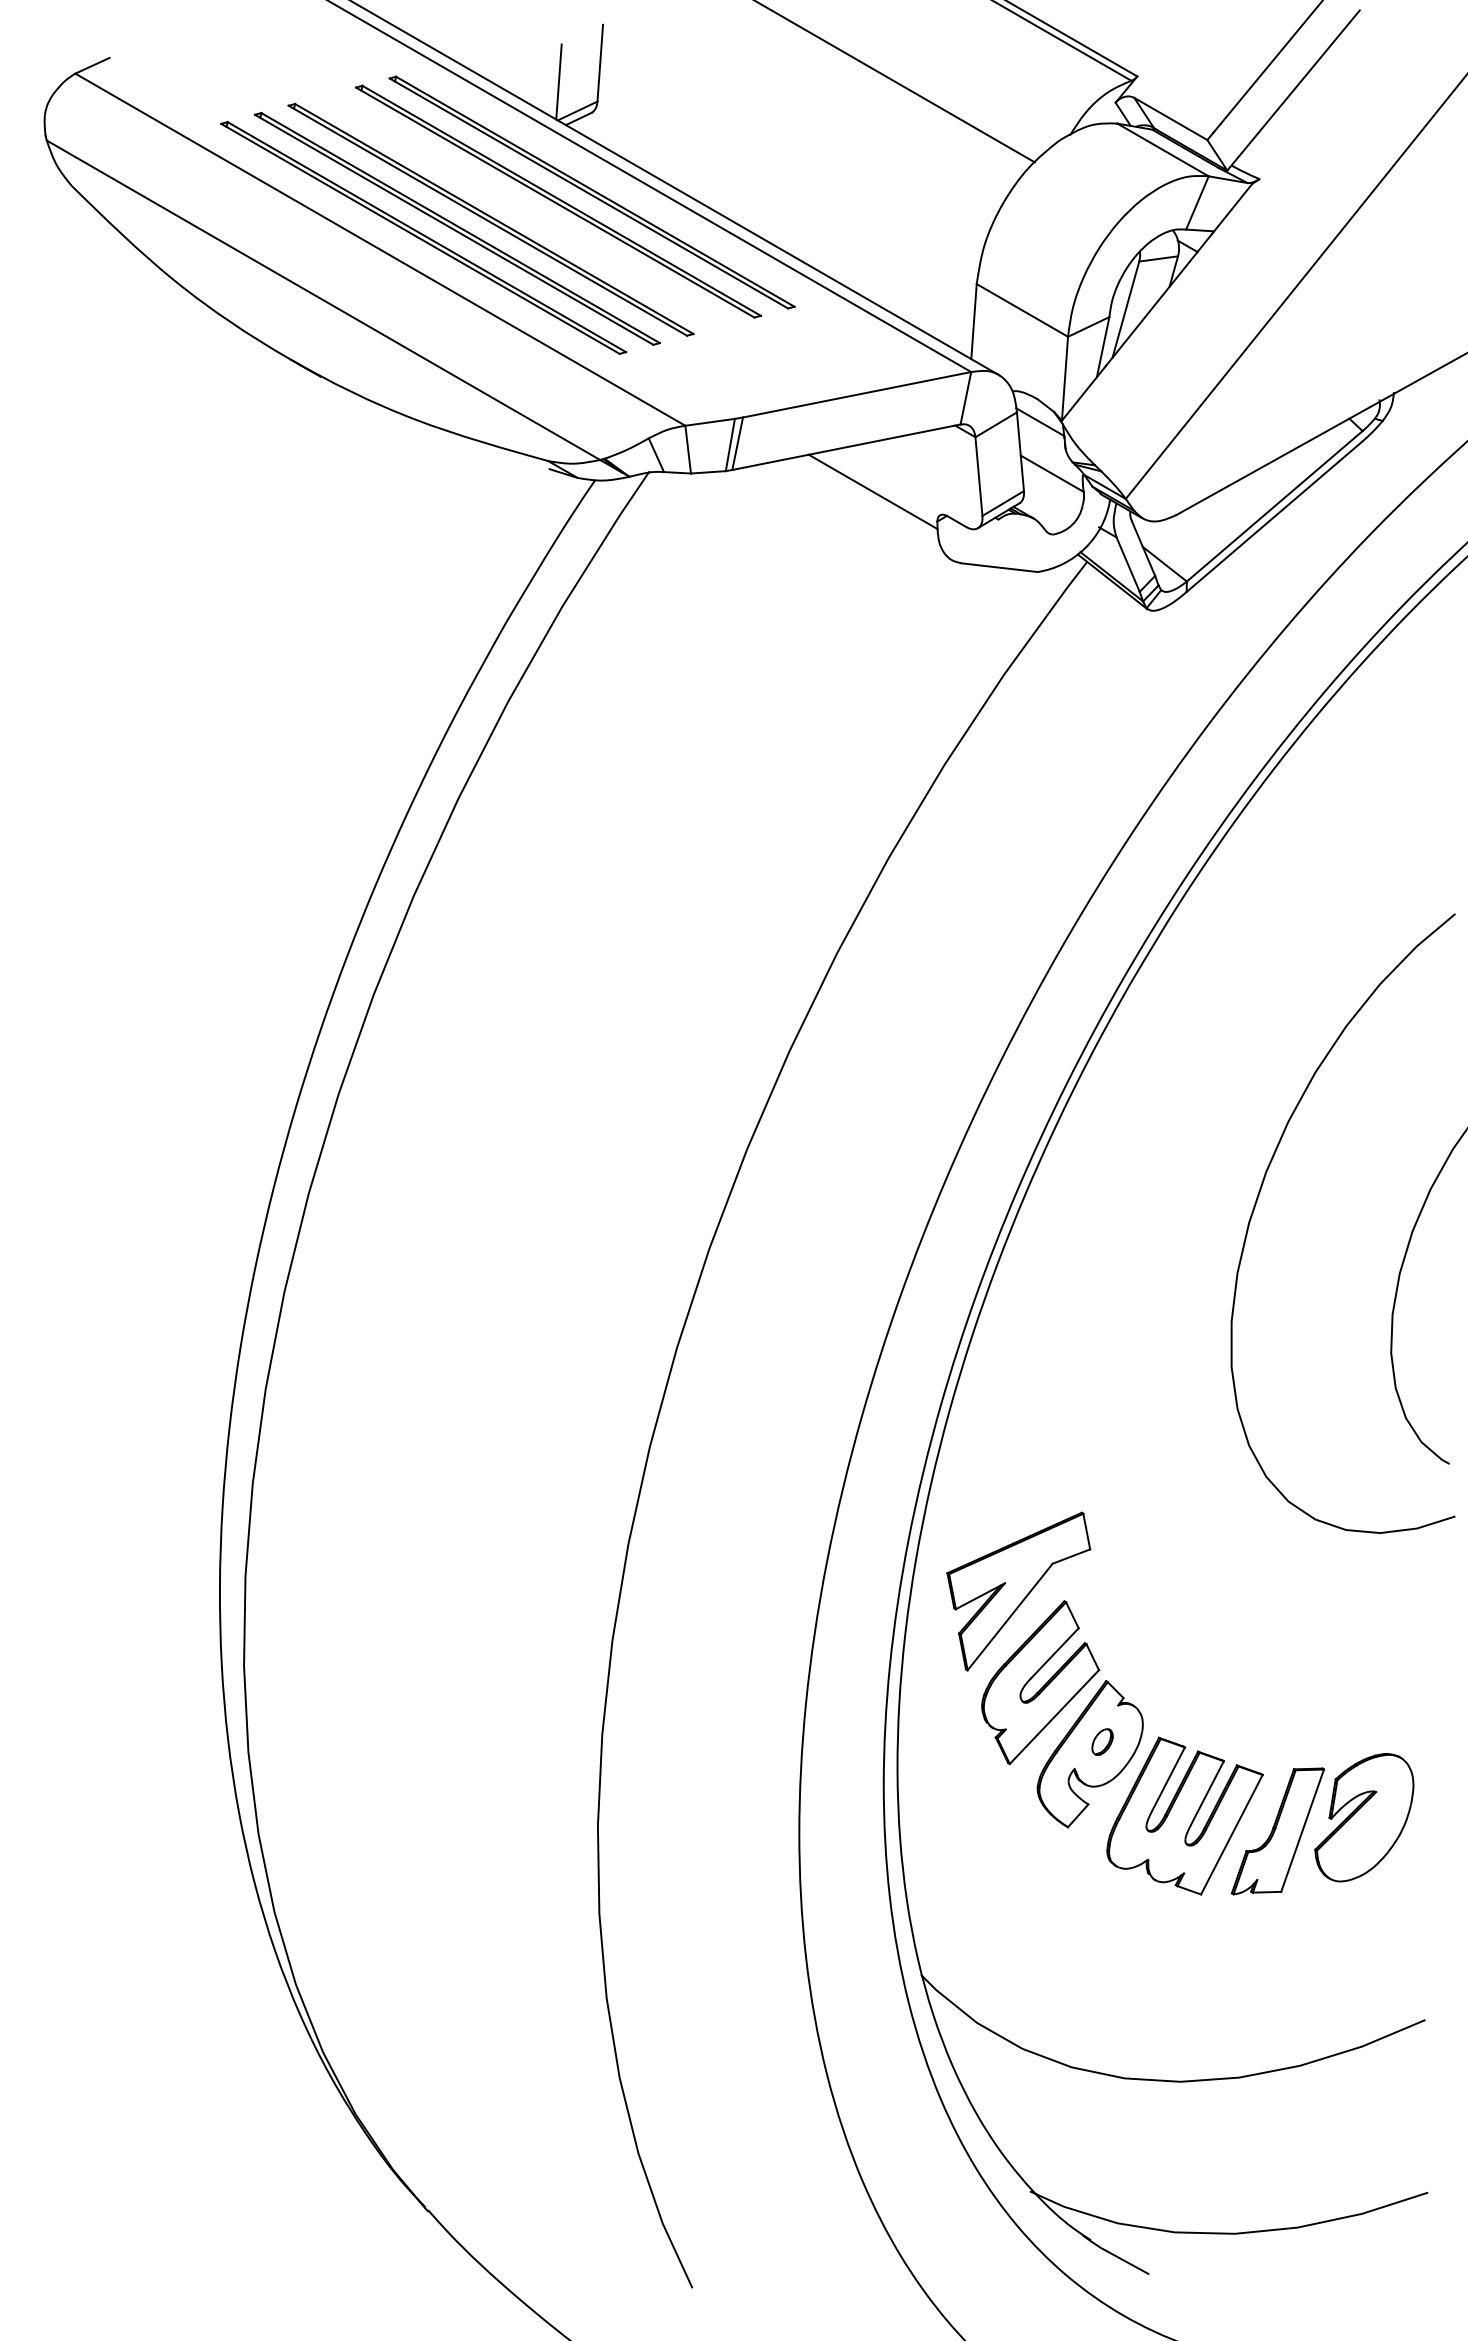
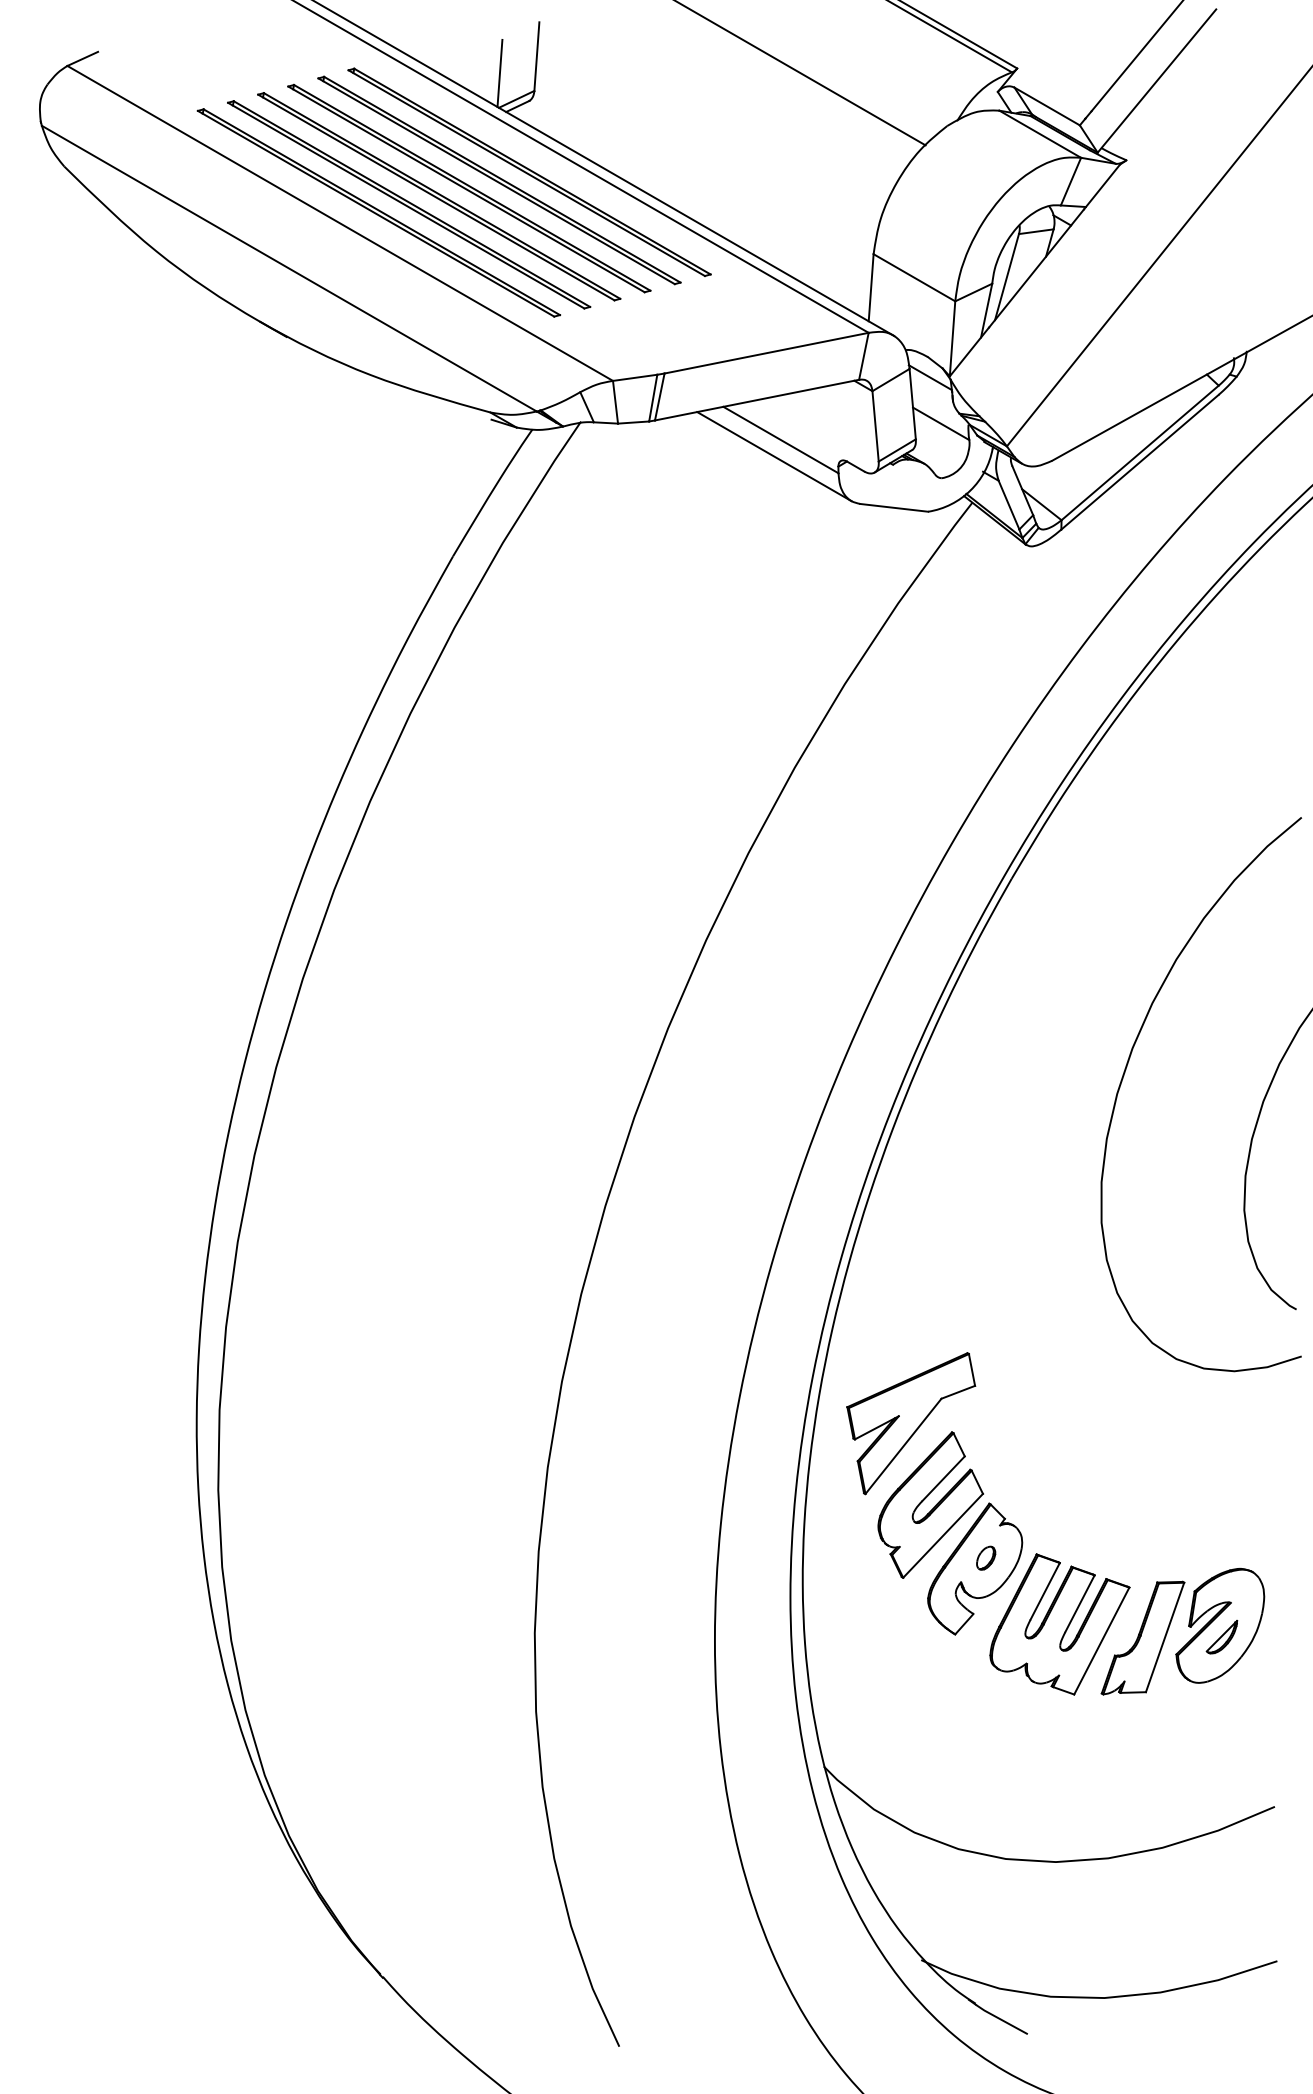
part: (524, 210) -> (469, 188), added
line: (865, 510) -> (774, 456), added
part: (1366, 1830) -> (1222, 1637), added

